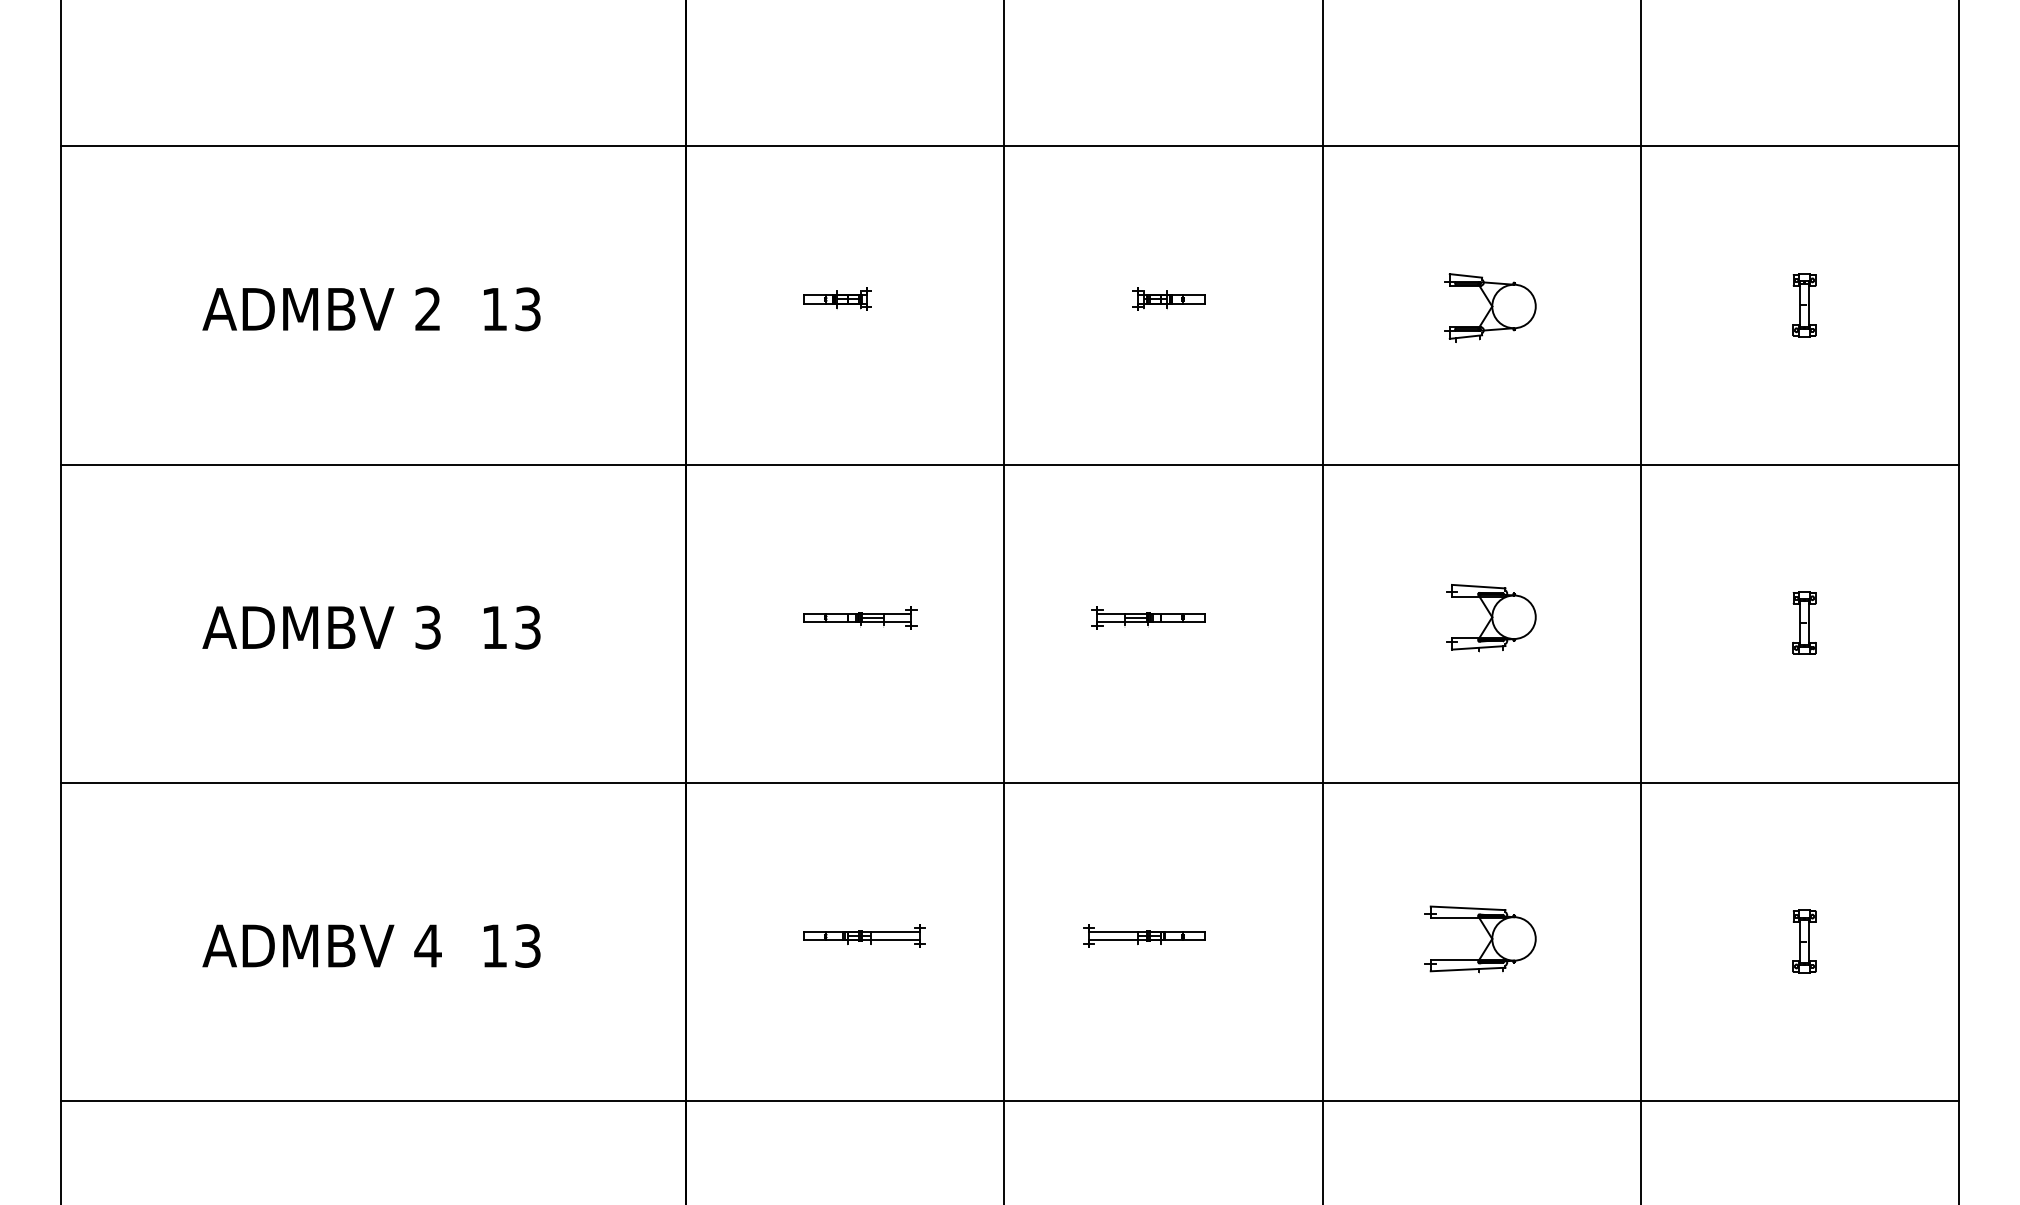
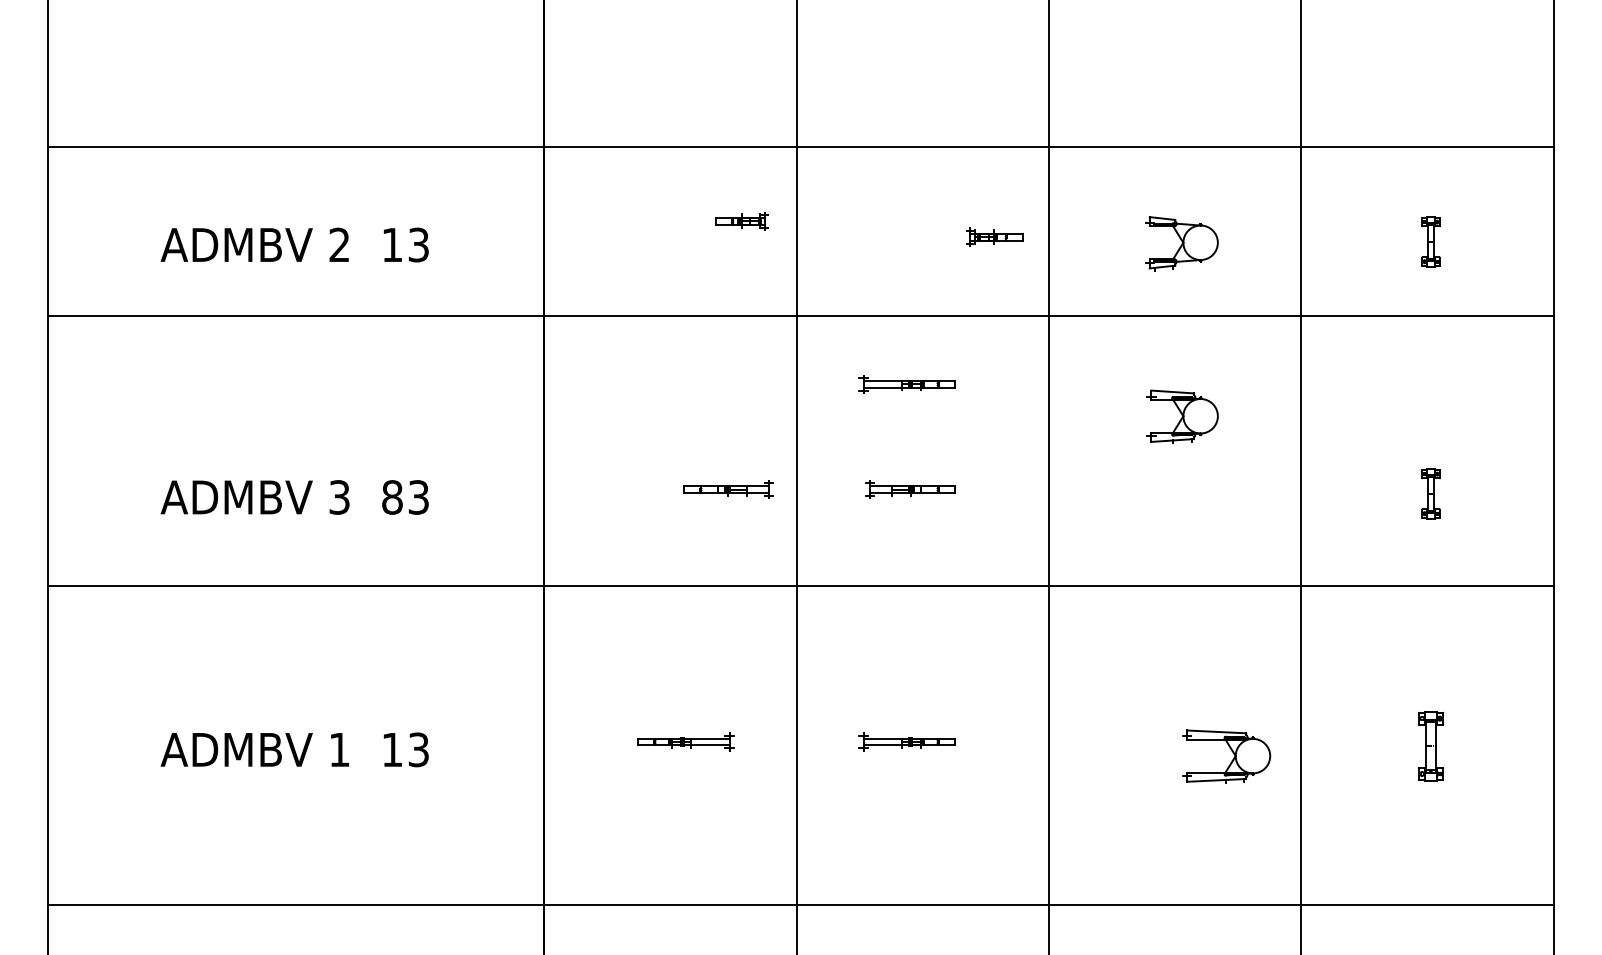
line: (1009, 146) -> (800, 146), moved
part: (837, 298) -> (741, 220), moved
part: (1168, 298) -> (994, 236), moved
line: (1009, 464) -> (800, 315), moved
part: (1144, 484) -> (907, 383), added
part: (860, 617) -> (728, 489), moved
part: (1491, 618) -> (1182, 417), moved
text: (494, 627) -> (392, 497), 13 -> 83
line: (1009, 782) -> (800, 585), moved
part: (1804, 941) -> (1430, 746), size x1.4
part: (1487, 944) -> (1231, 760), moved
text: (427, 945) -> (339, 749), 4 -> 1
line: (1009, 1101) -> (800, 904), moved

